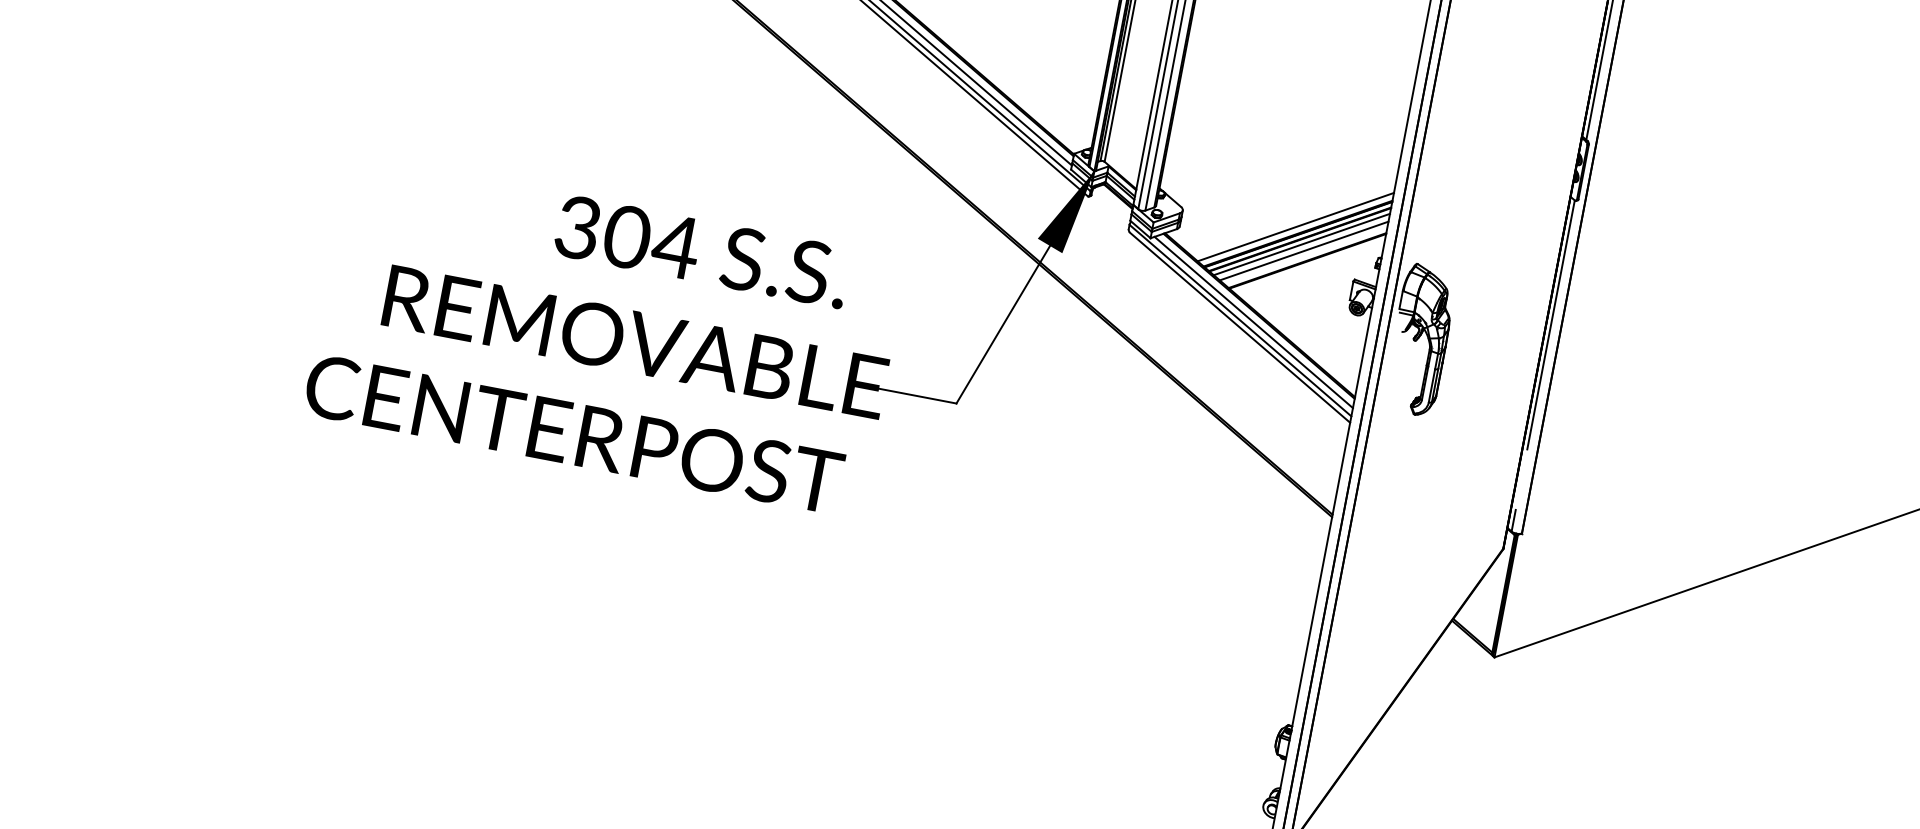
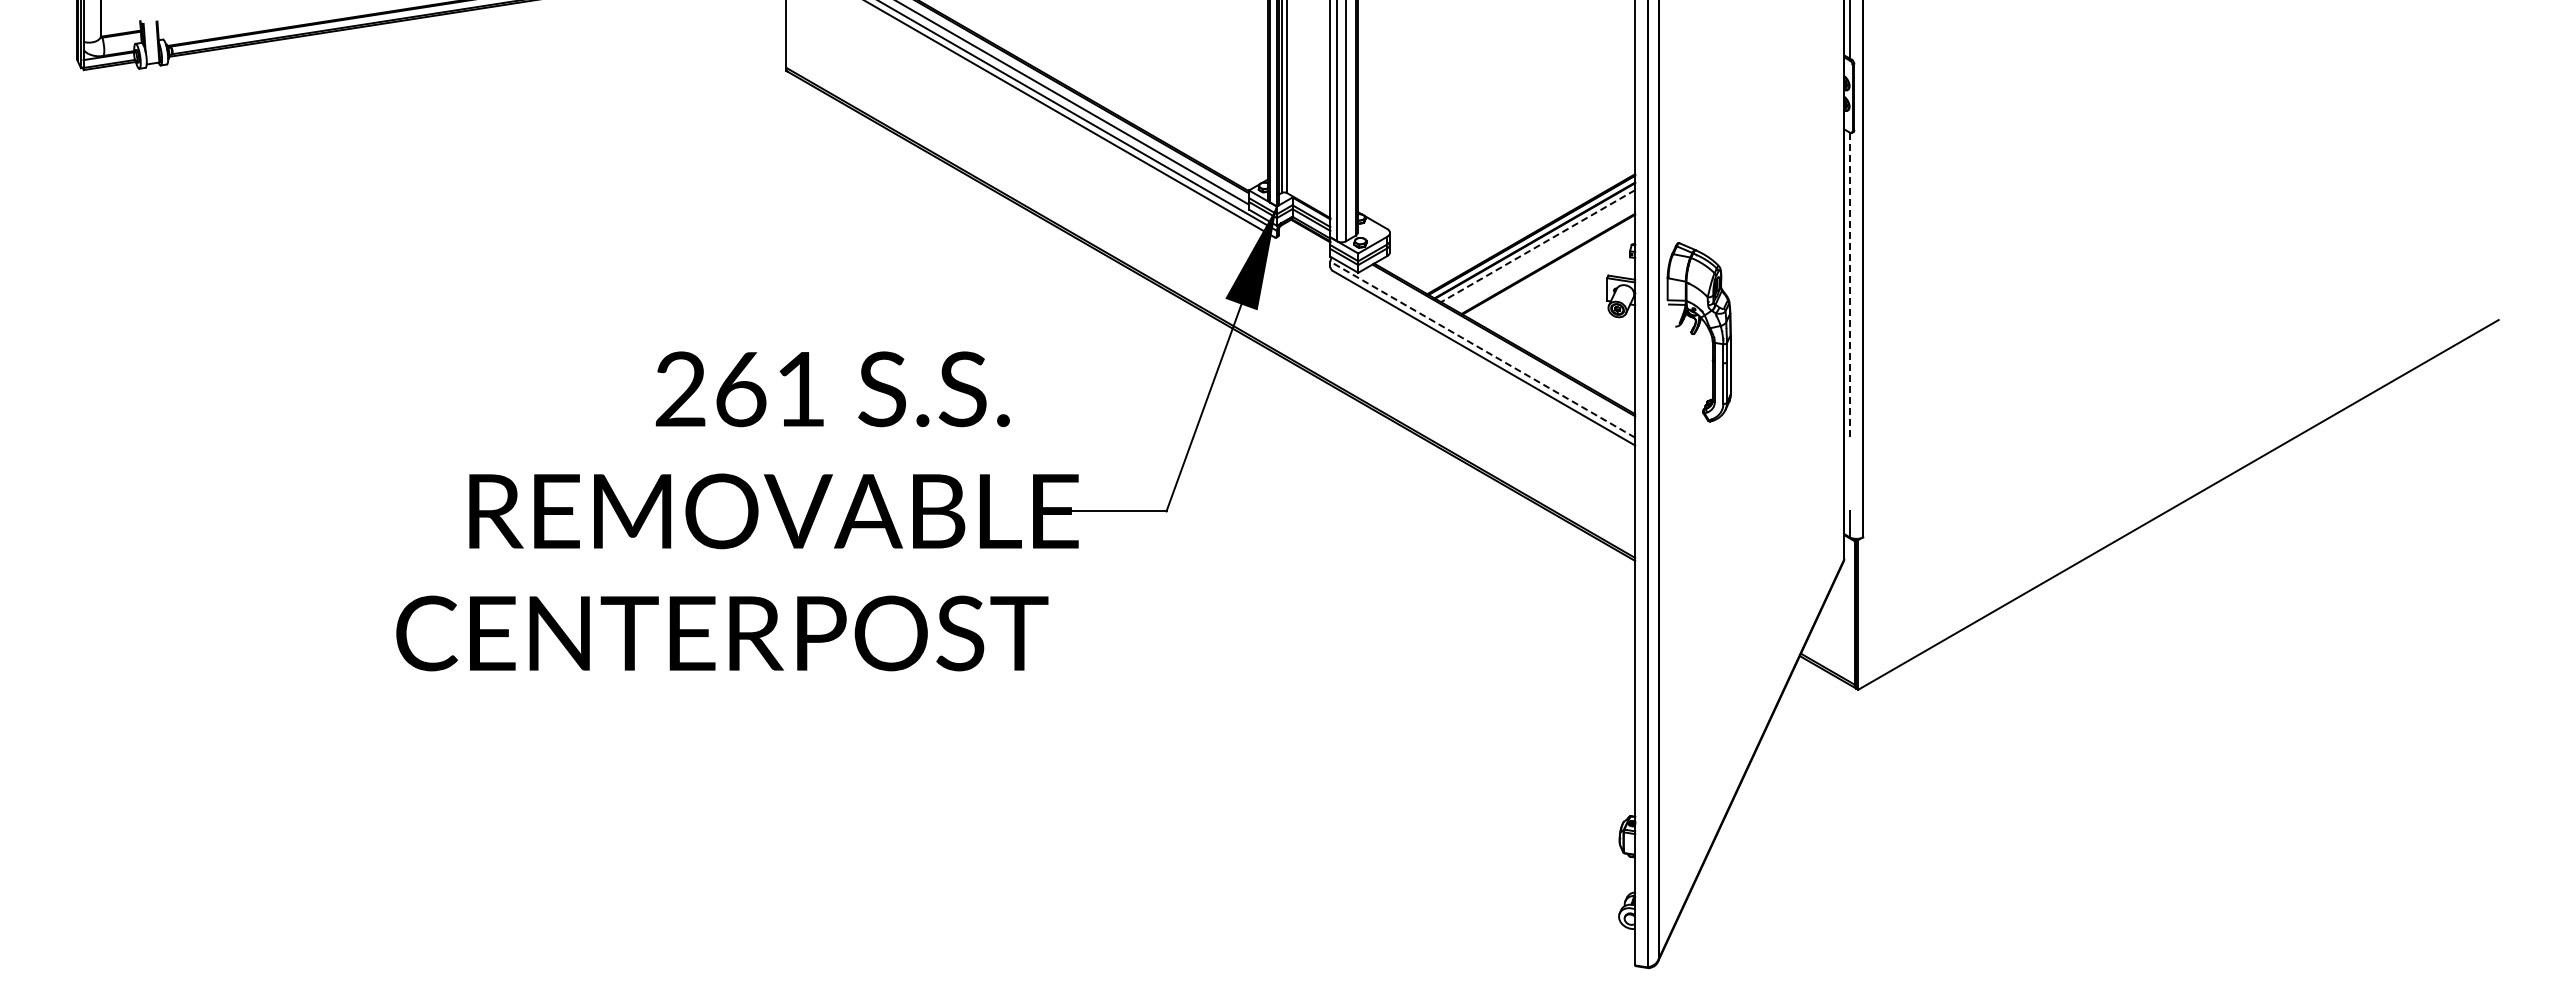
line: (1296, 226) -> (1527, 226), removed
text: (627, 237) -> (741, 389), 304 -> 261
line: (1301, 244) -> (1537, 246), solid -> dashed
line: (1304, 250) -> (1542, 252), removed
line: (1240, 320) -> (1482, 349), solid -> dashed
line: (1253, 322) -> (1498, 348), removed
line: (1551, 324) -> (1850, 284), solid -> dashed

